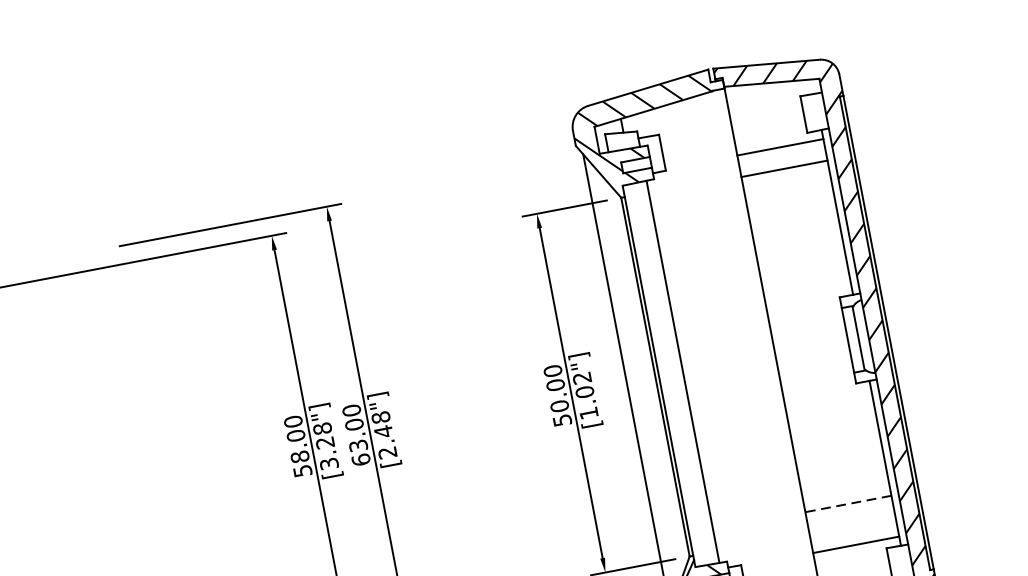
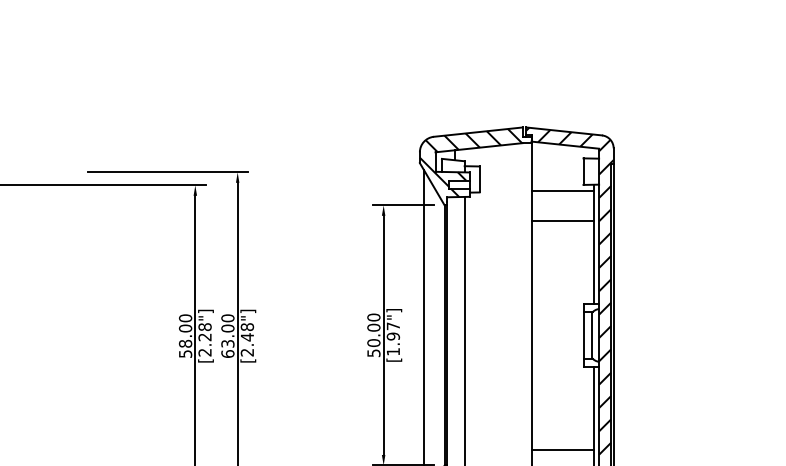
line: (784, 168) -> (562, 220), moved
text: (582, 385) -> (392, 331), [1.02"] -> [1.97"]
text: (328, 463) -> (204, 352), [3.28"] -> [2.28"]
line: (848, 503) -> (562, 449), dashed -> solid

